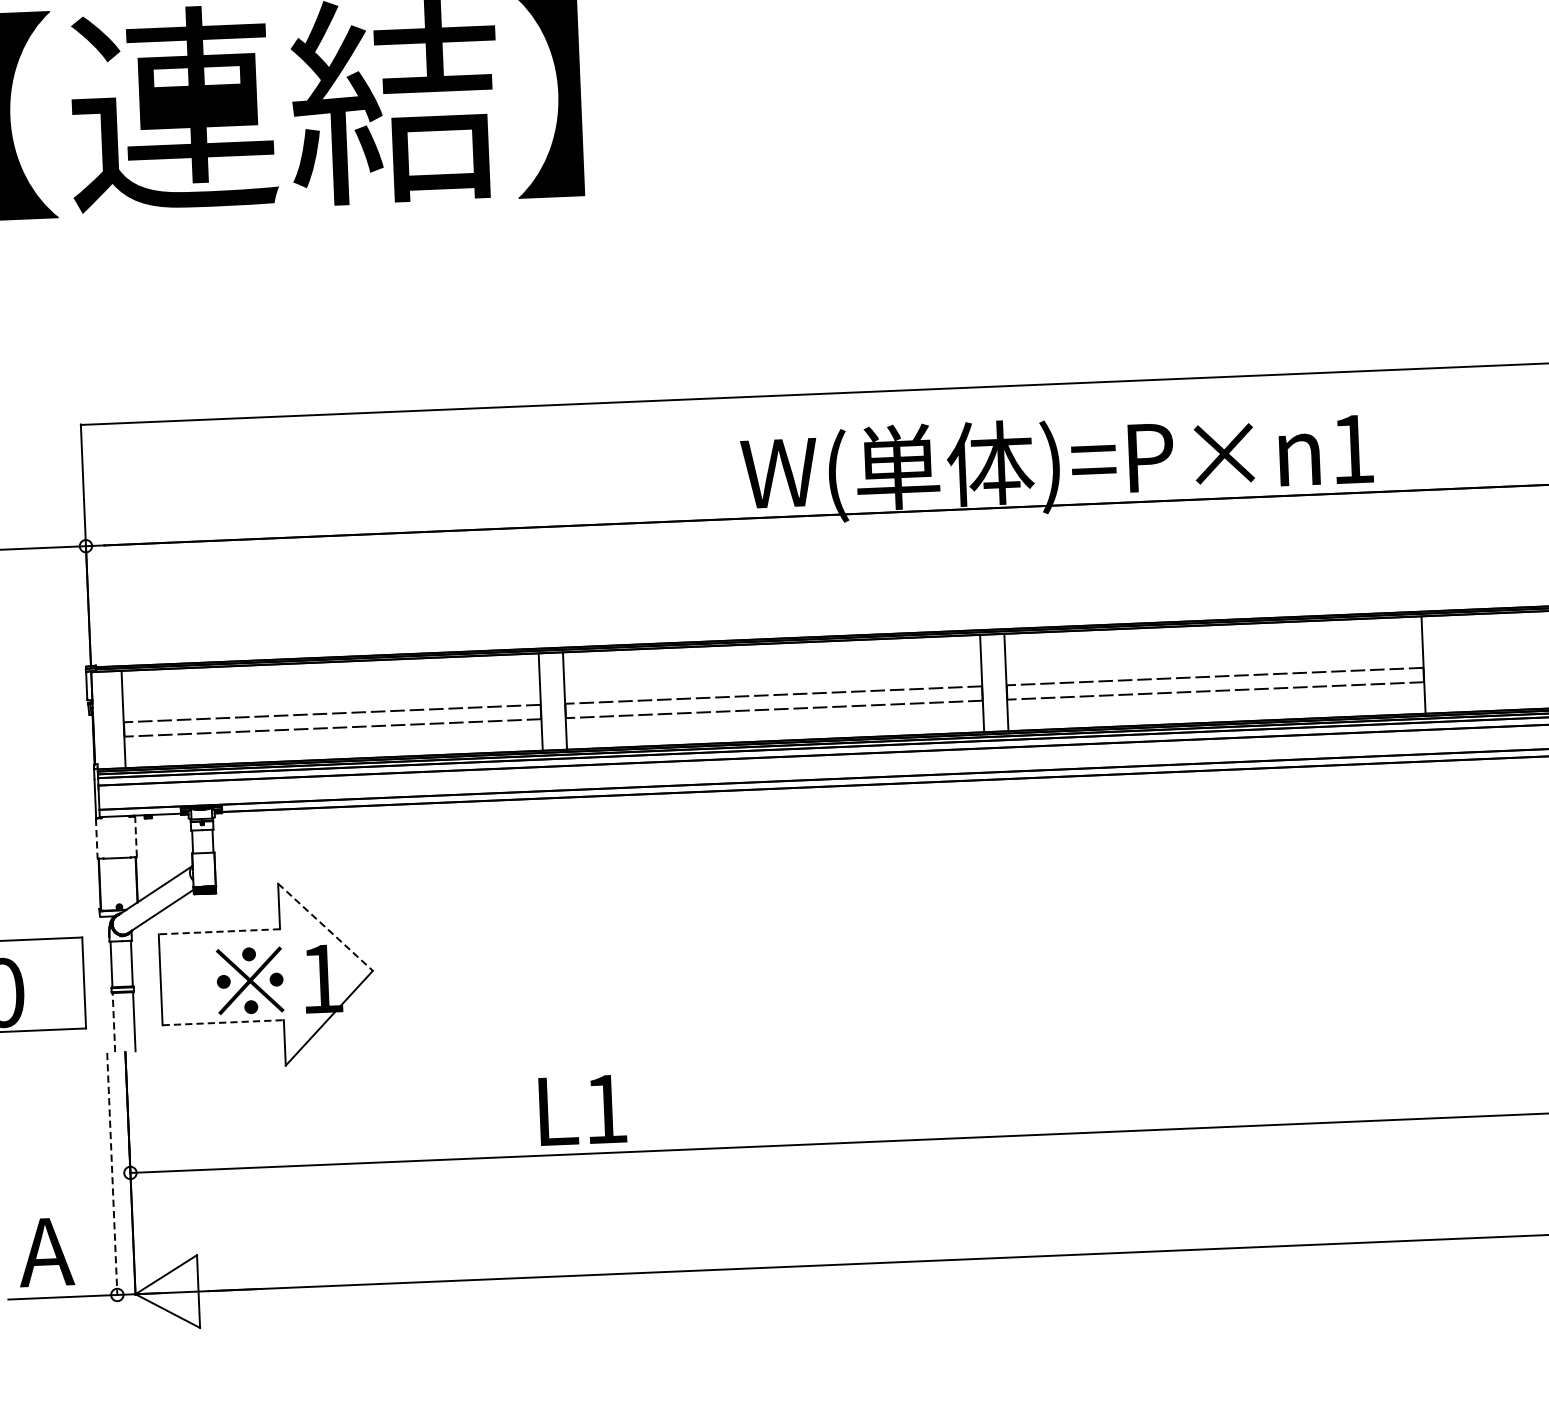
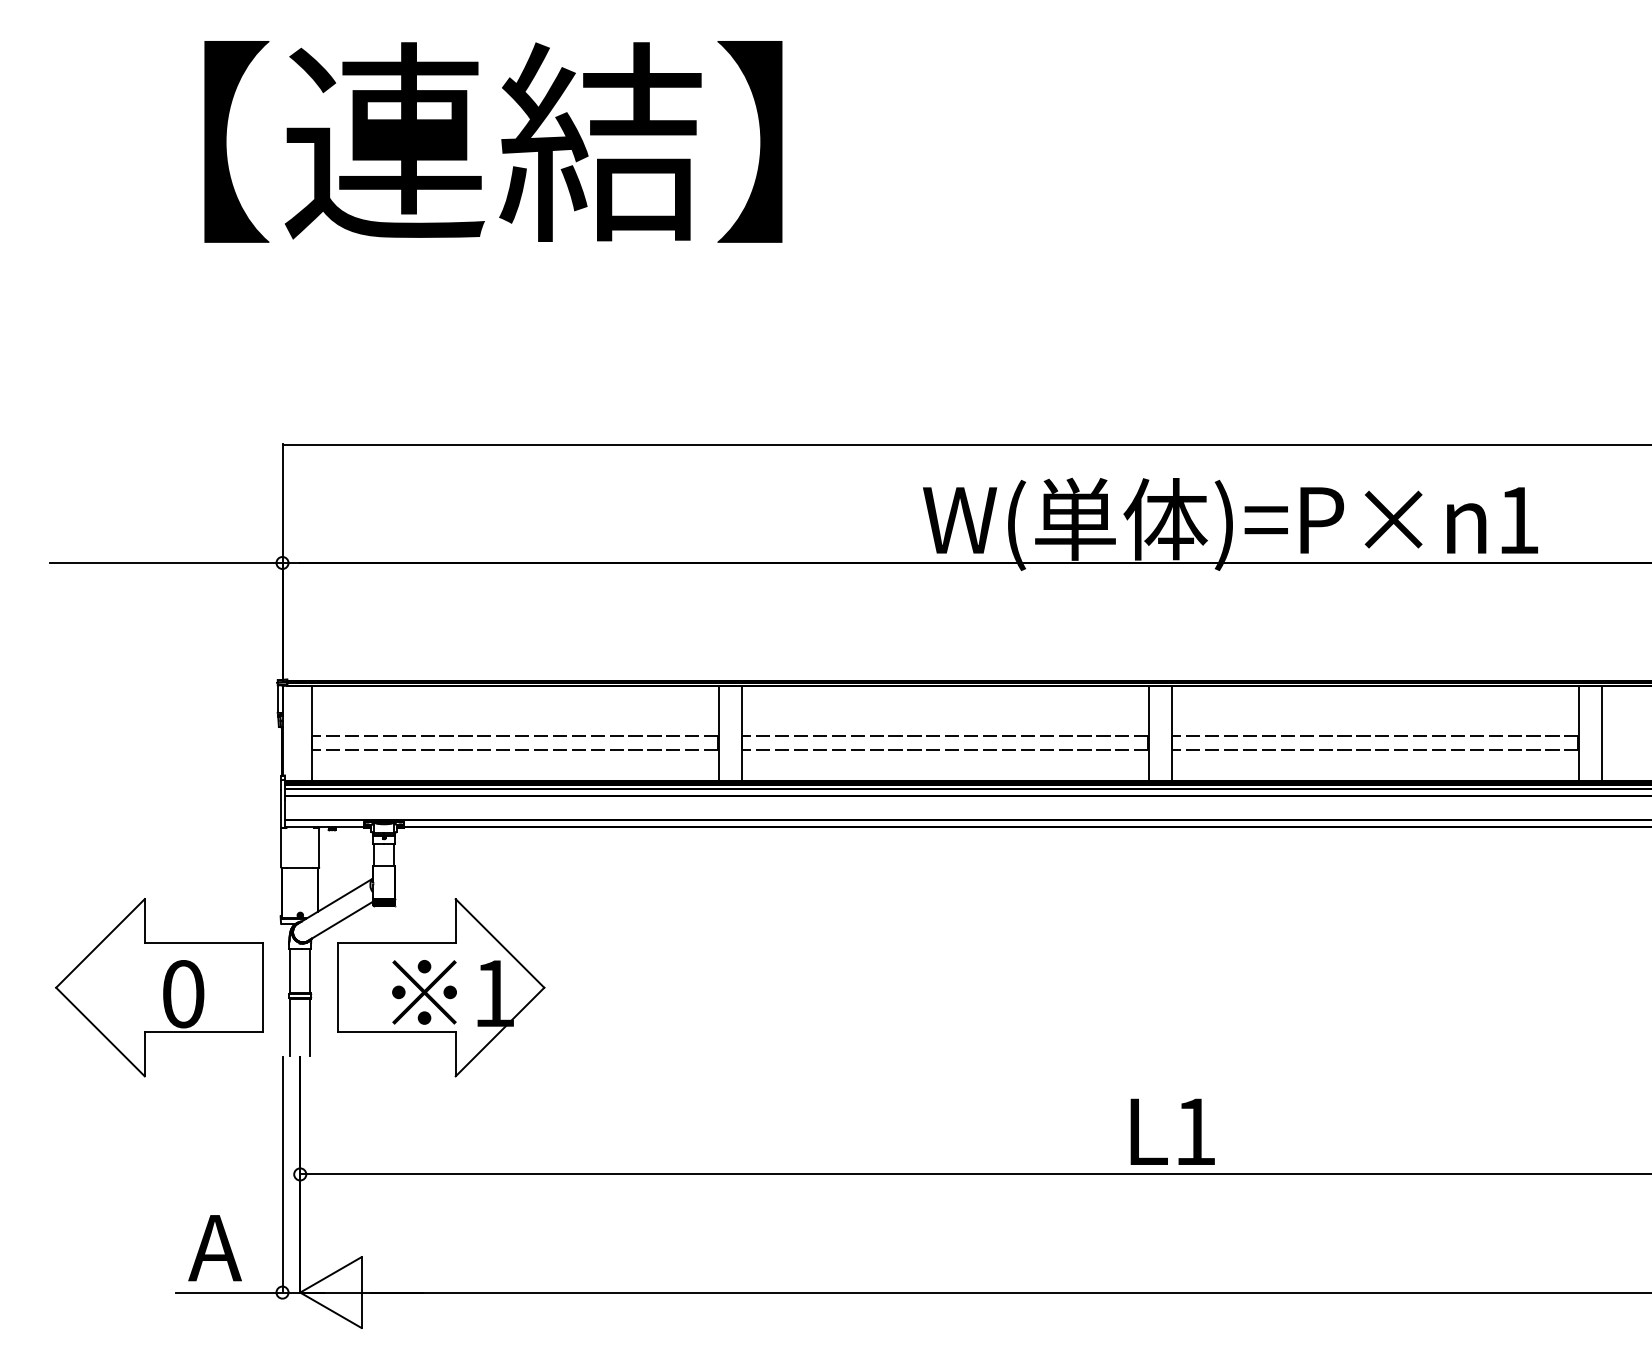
line: (1447, 664) -> (1602, 733), added
line: (136, 836) -> (319, 847), dashed -> solid
line: (97, 839) -> (281, 848), dashed -> solid
line: (326, 927) -> (500, 943), dashed -> solid
line: (219, 931) -> (396, 943), dashed -> solid
line: (114, 1022) -> (290, 1027), dashed -> solid
line: (224, 1023) -> (397, 1032), dashed -> solid
text: (582, 1109) -> (1172, 1131), moved
line: (112, 1174) -> (282, 1175), dashed -> solid

